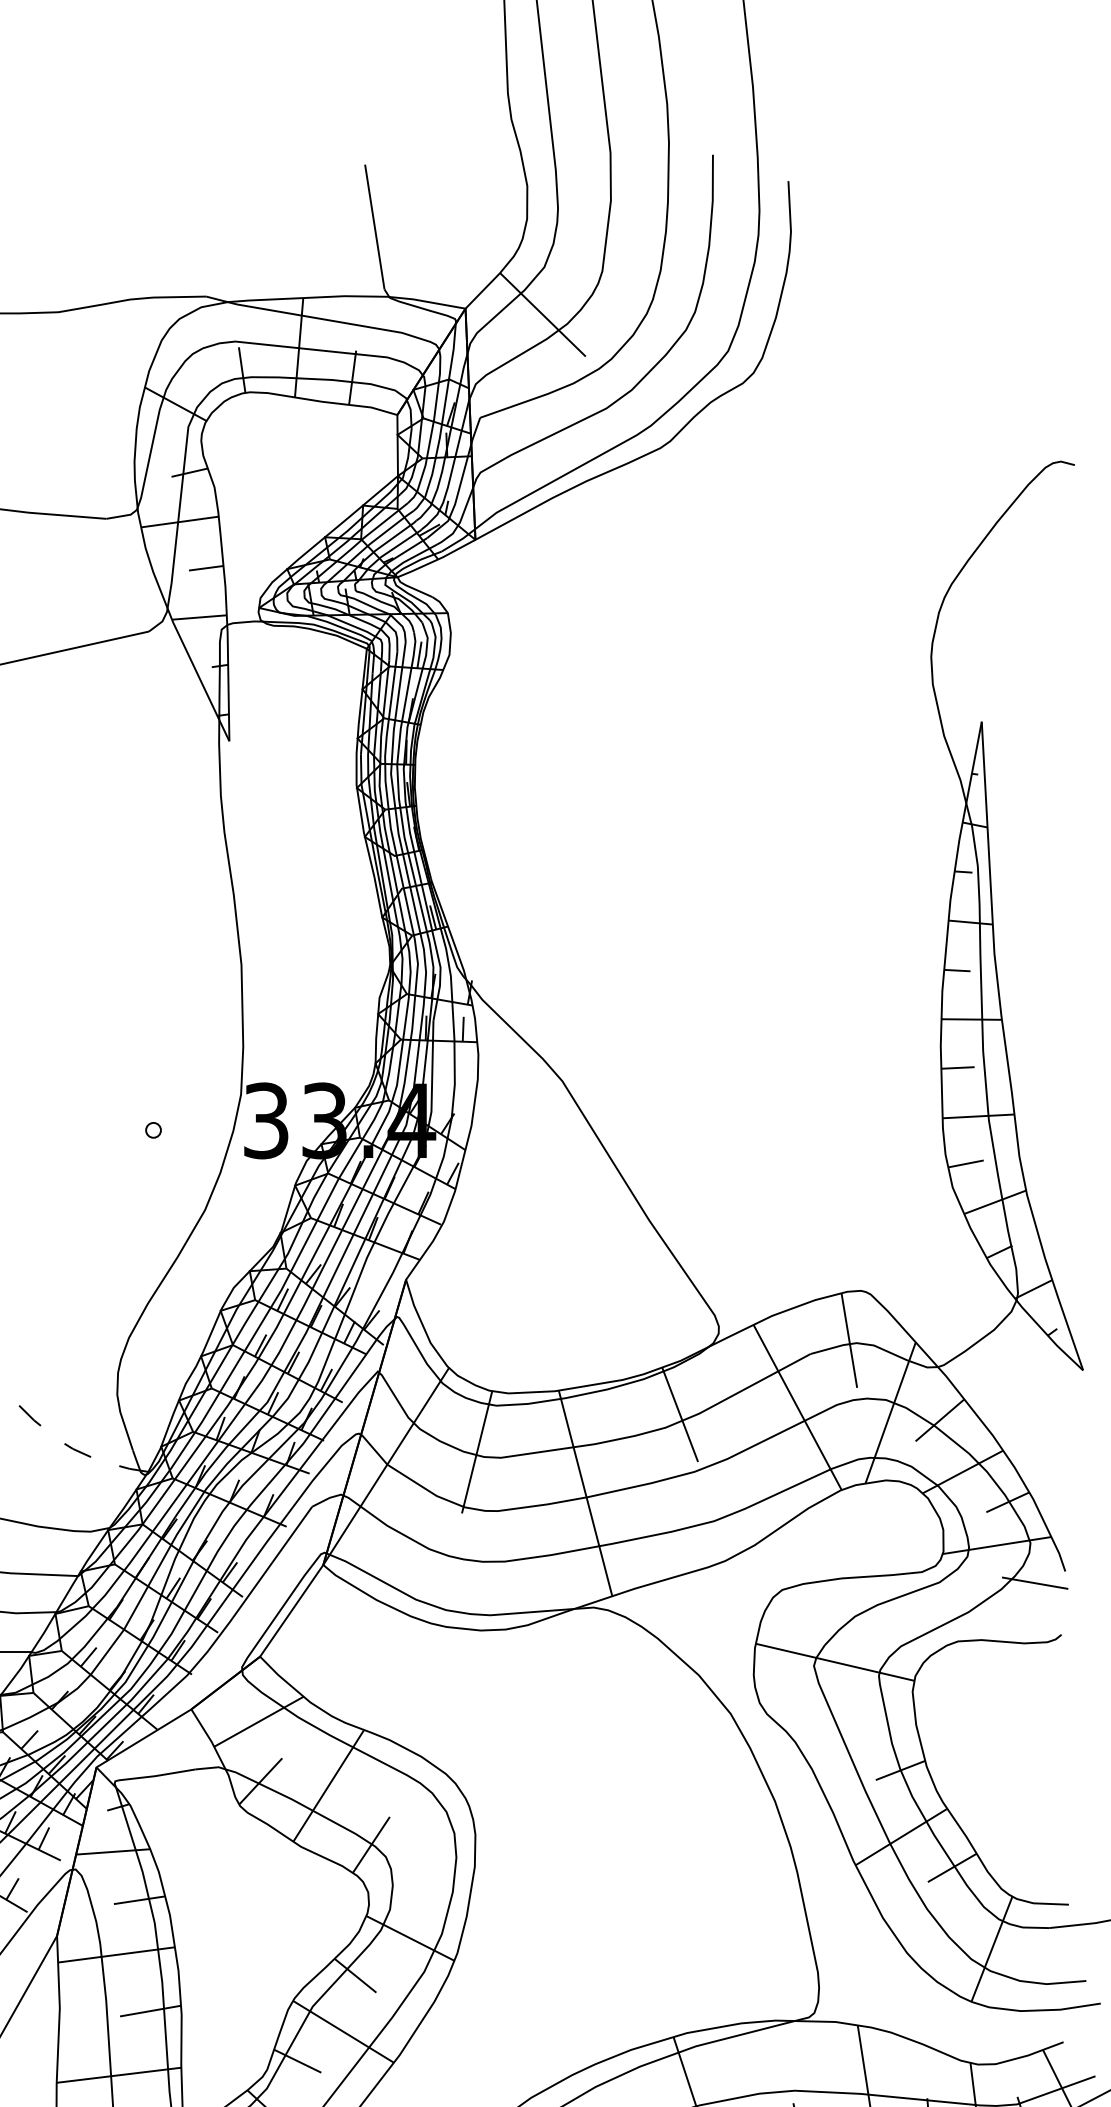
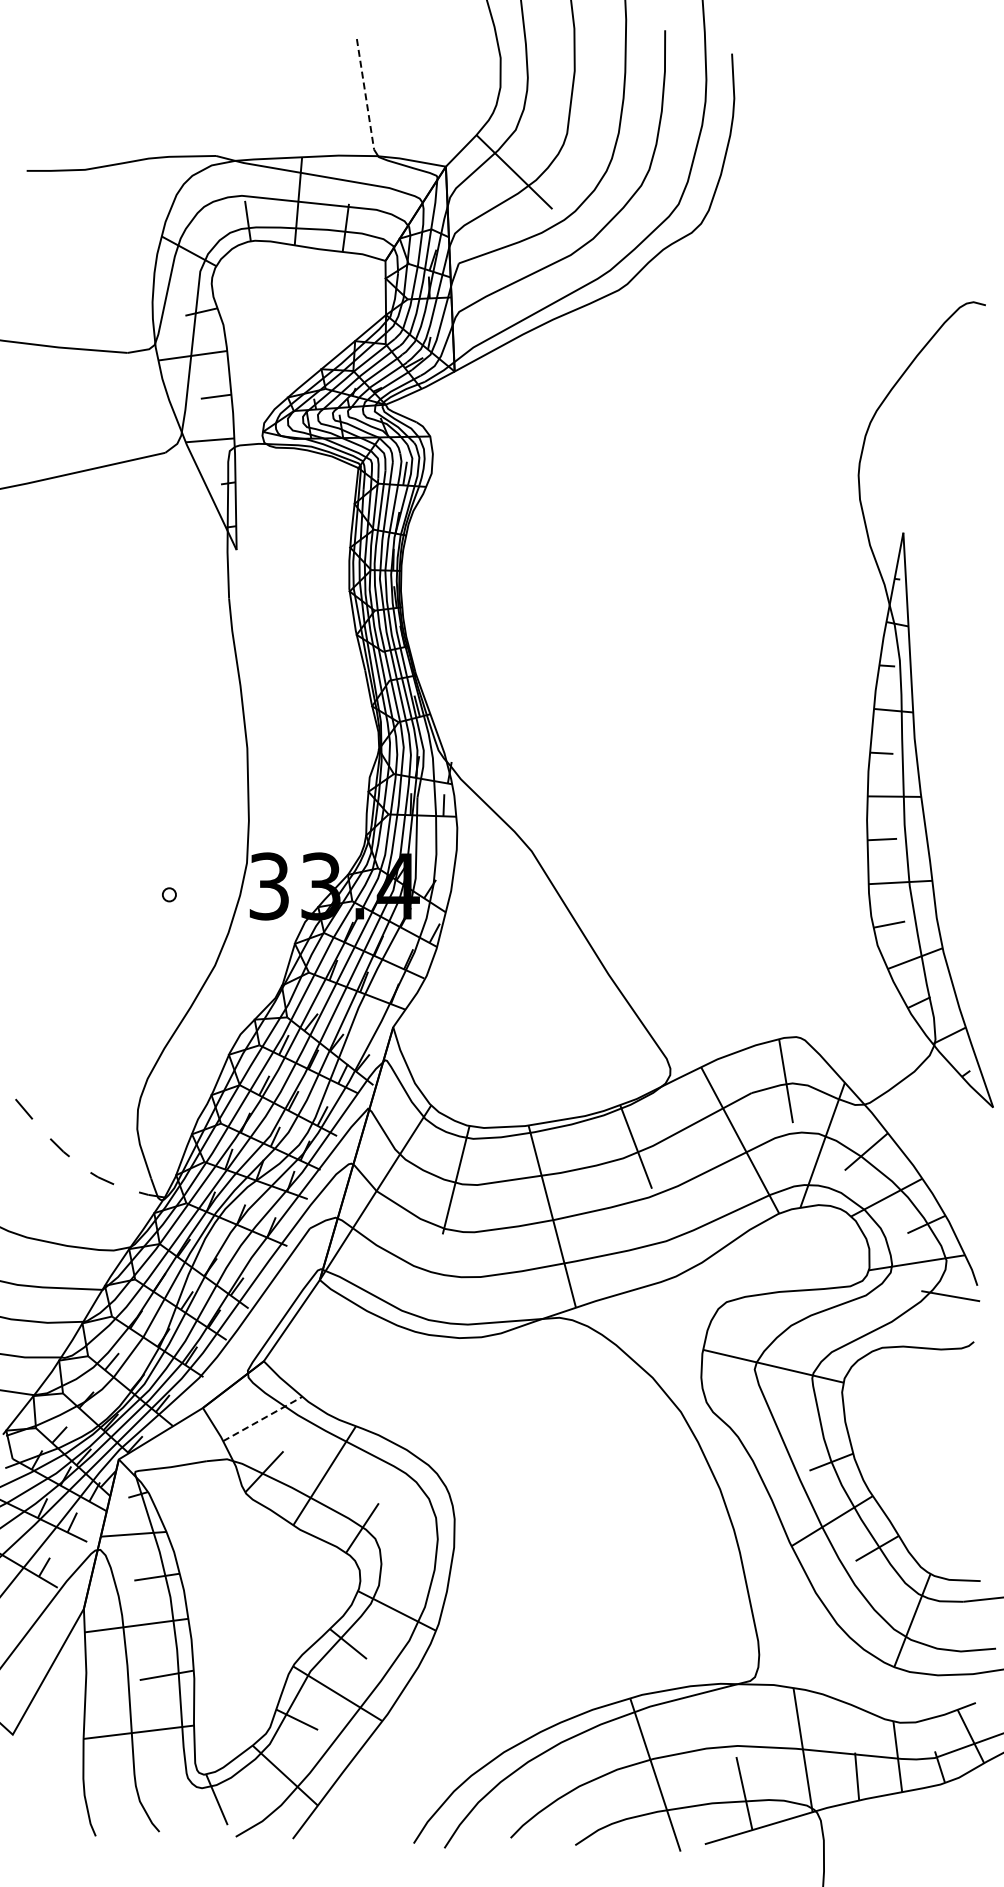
line: (374, 227) -> (365, 94), solid -> dashed
line: (259, 1721) -> (263, 1418), solid -> dashed

